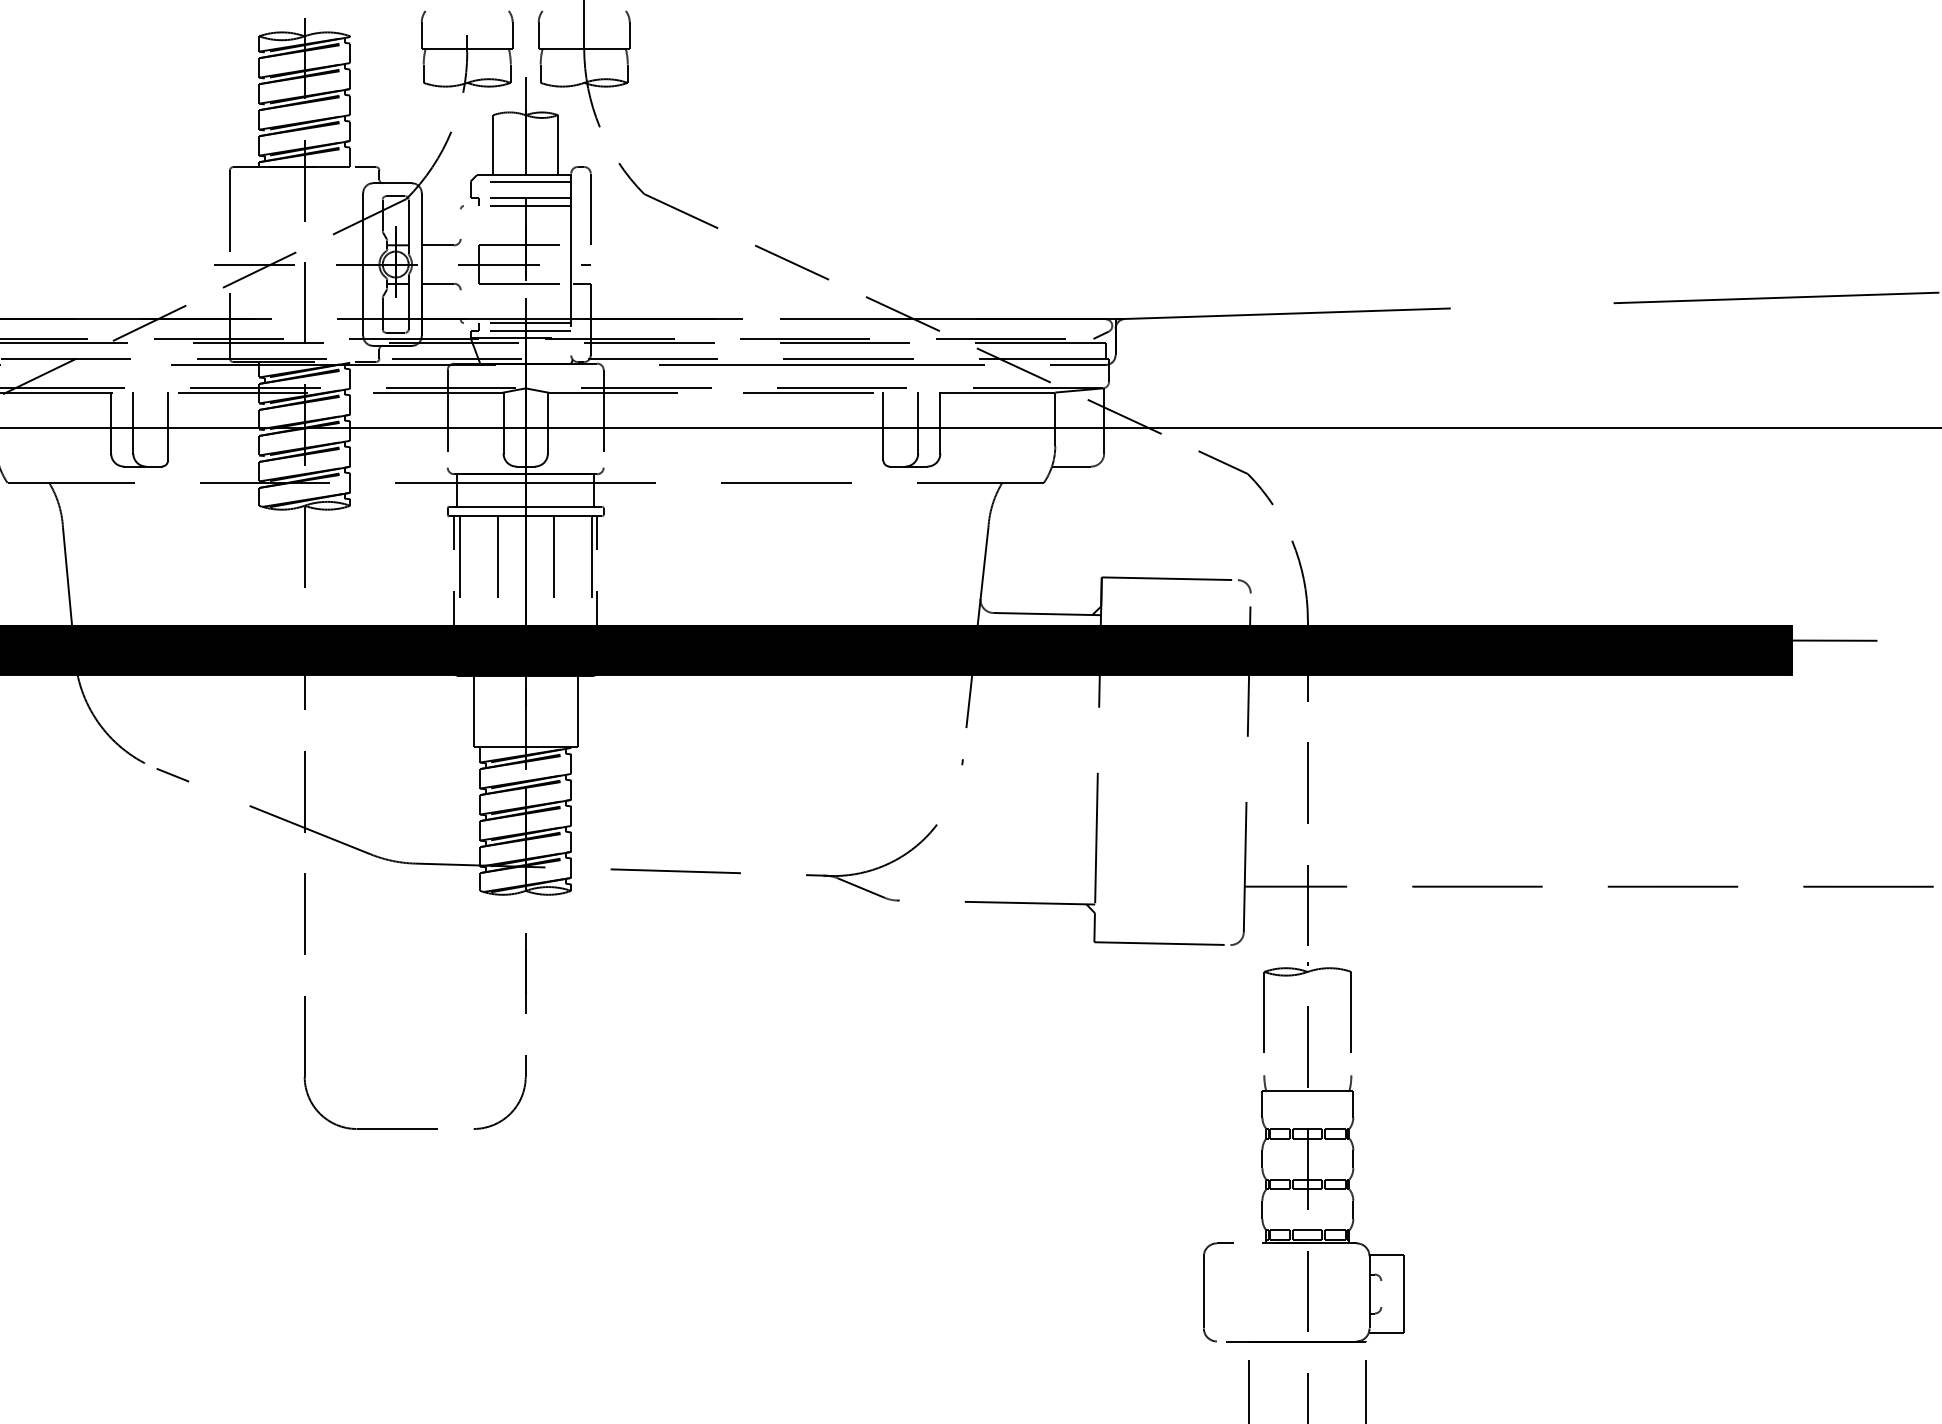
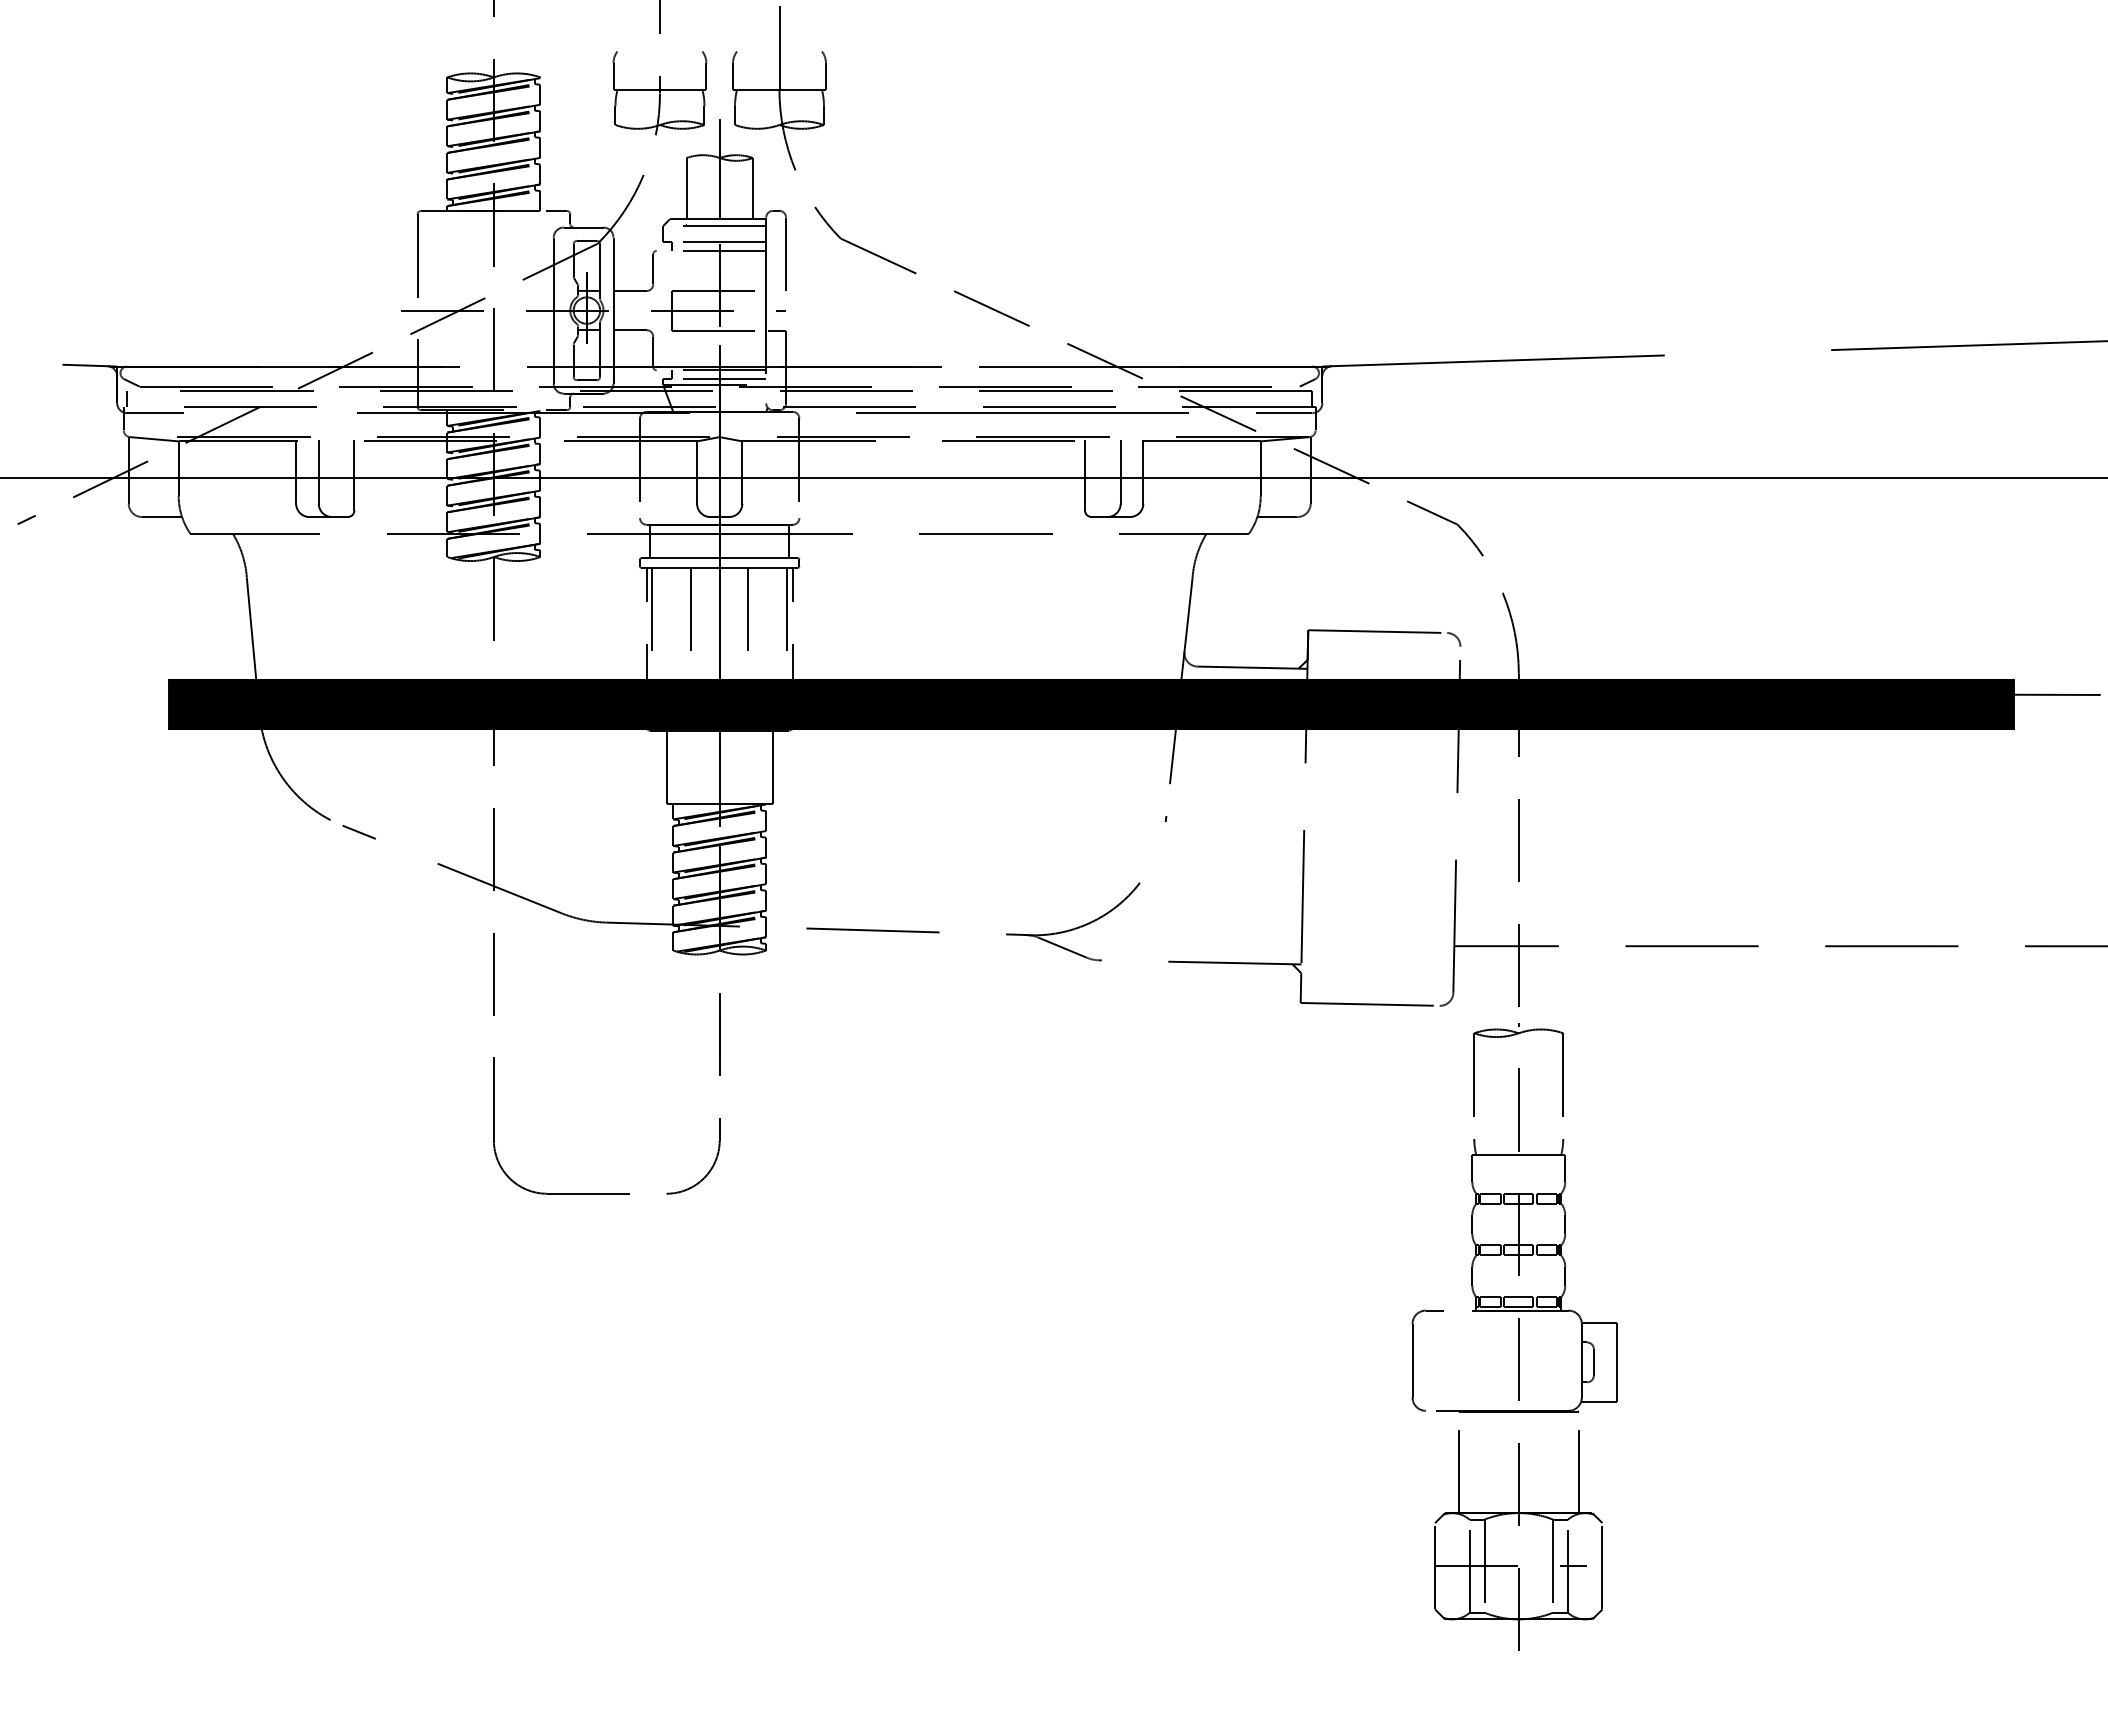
line: (460, 224) -> (653, 269), added
line: (460, 304) -> (653, 351), added
line: (1380, 1294) -> (1593, 1362), added

